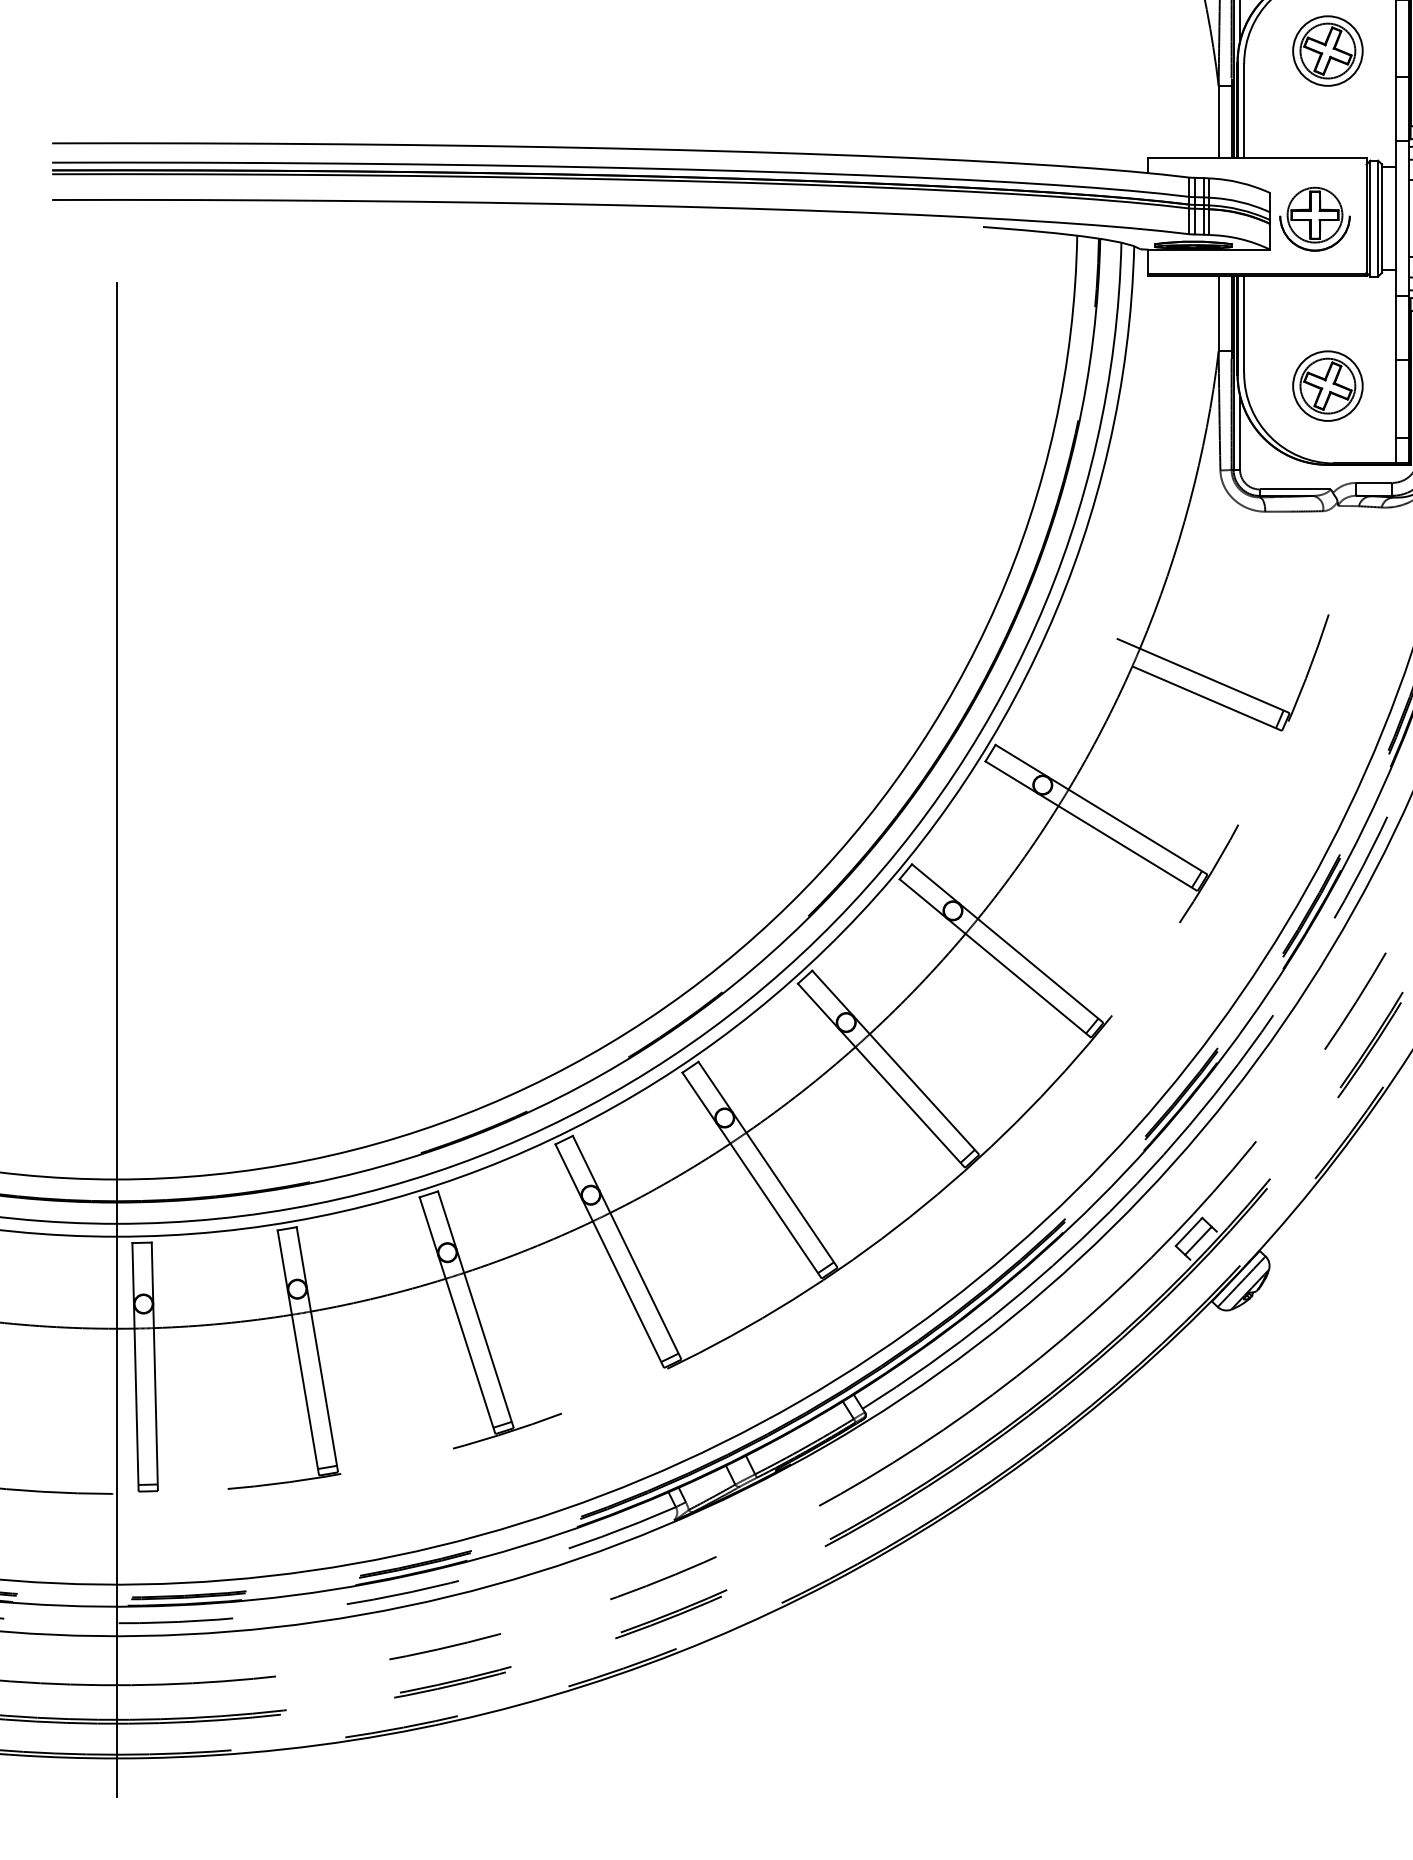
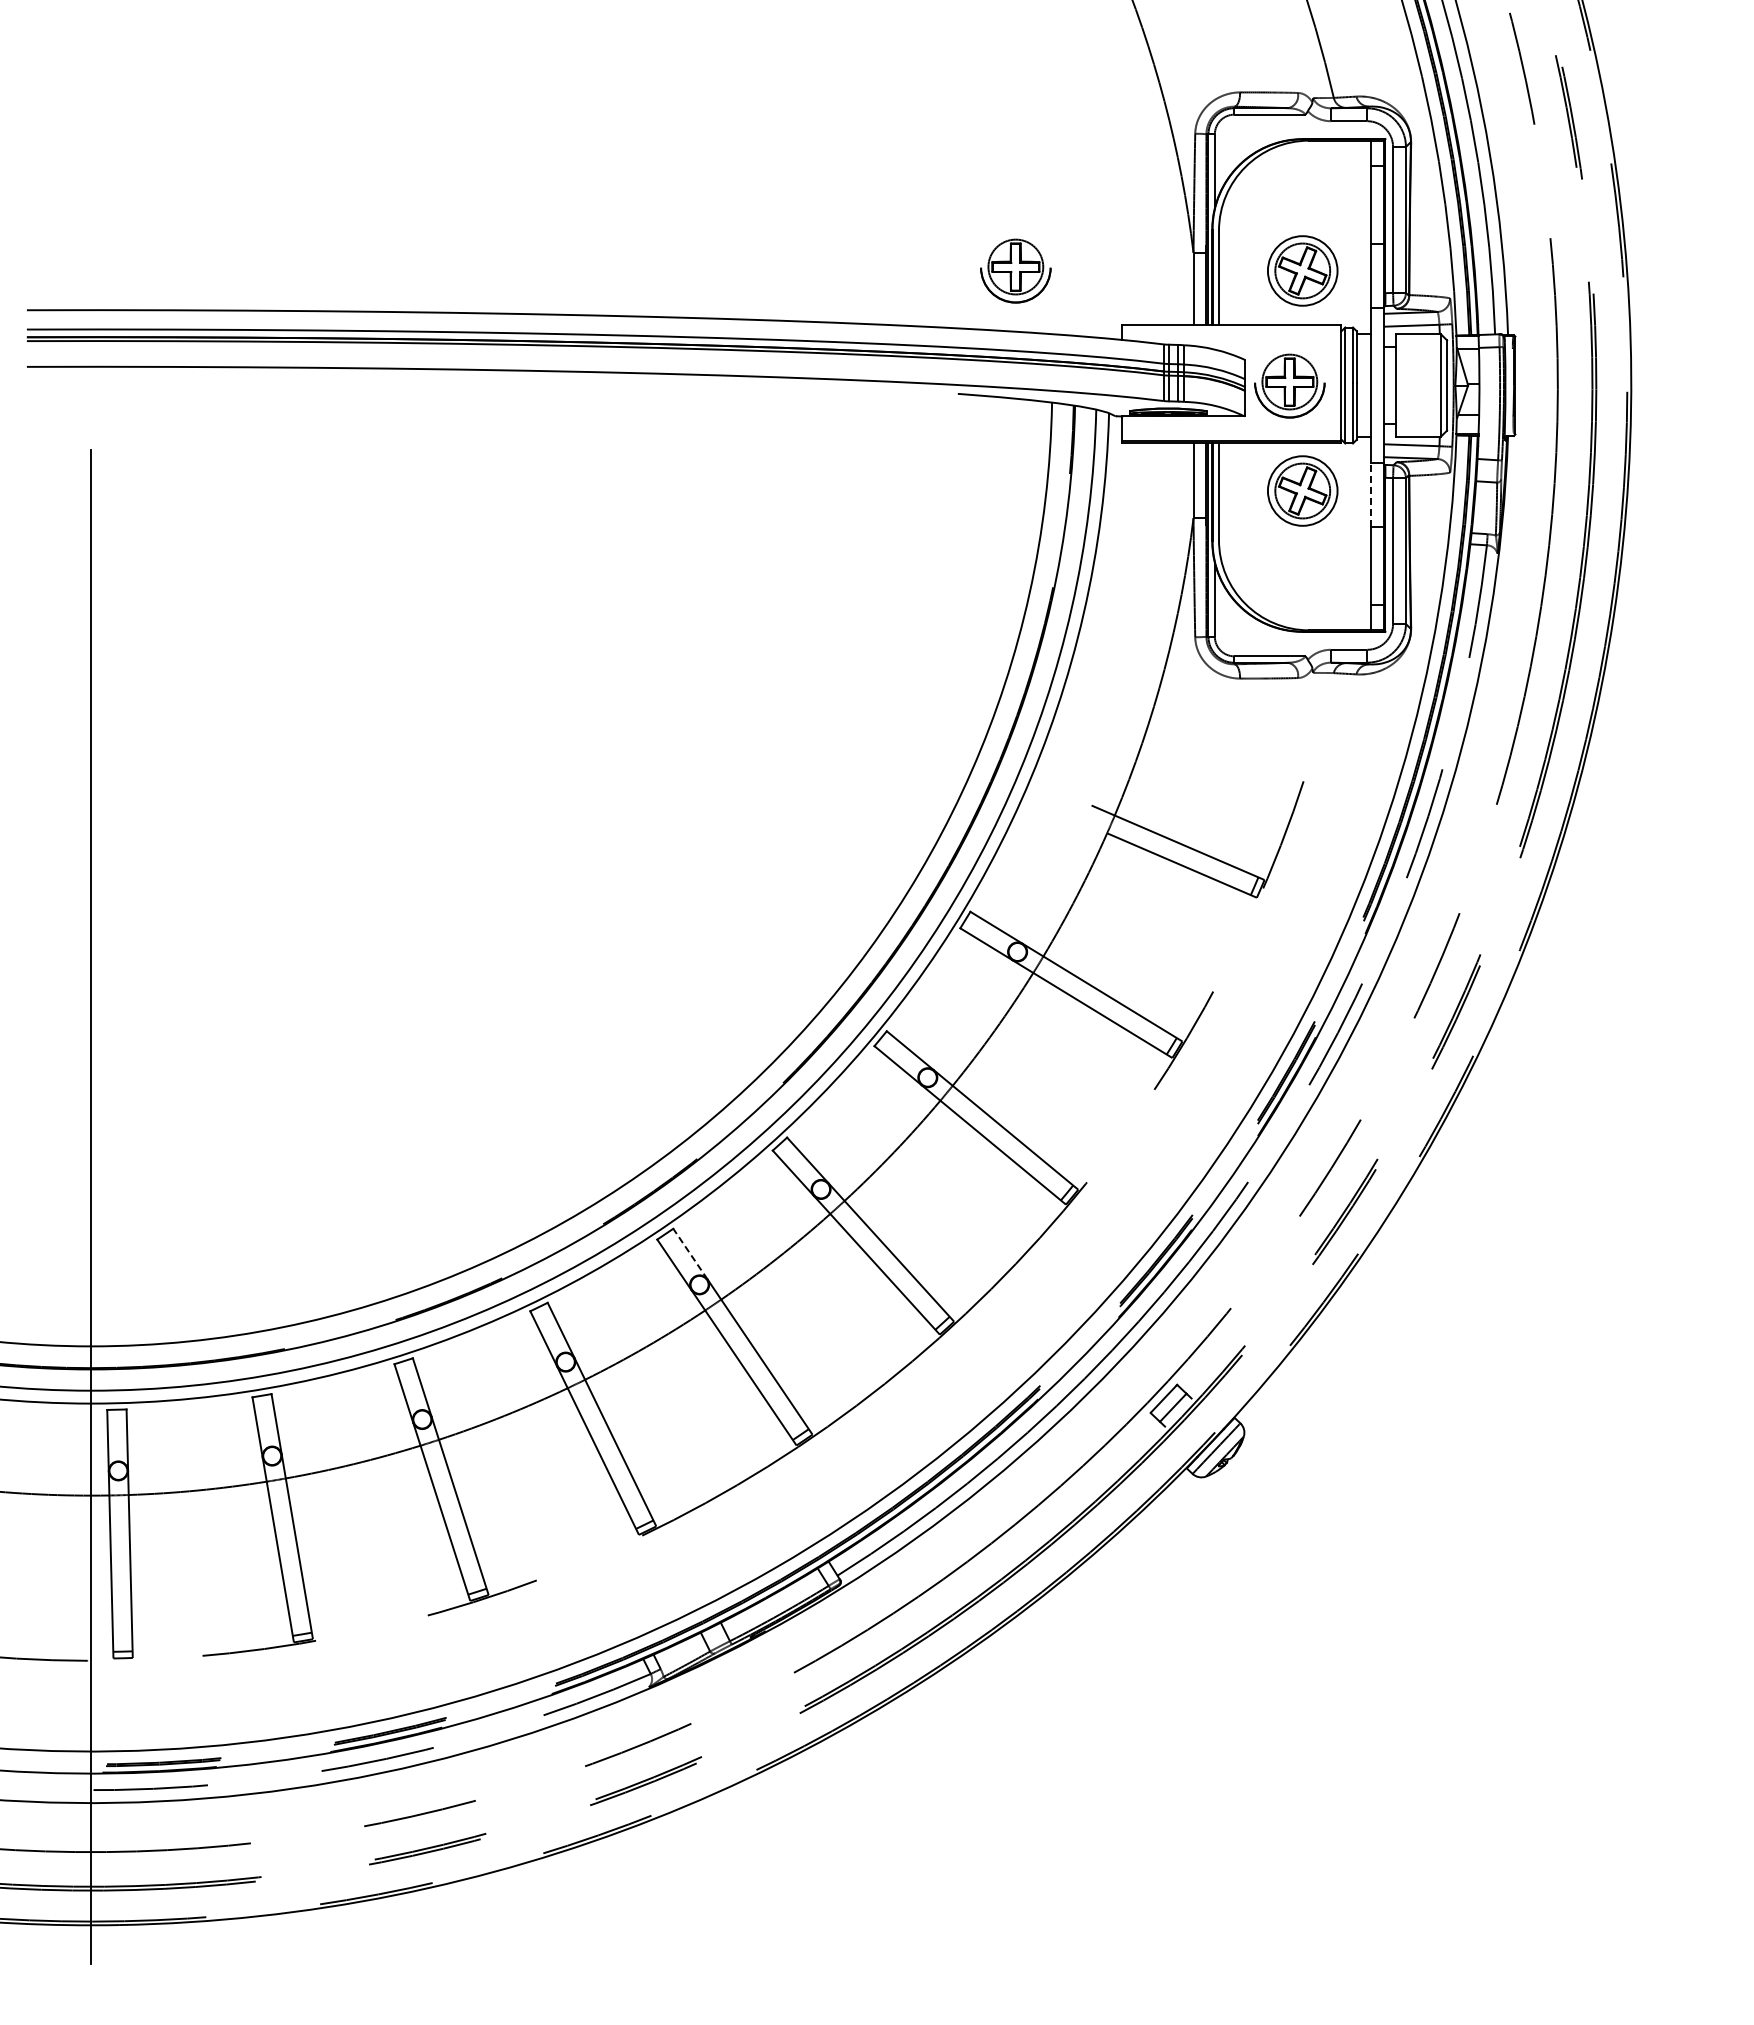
part: (1327, 50) -> (1302, 270), moved
part: (1040, 103) -> (1015, 270), added
line: (1396, 327) -> (1371, 494), solid -> dashed
part: (1327, 385) -> (1302, 490), moved
line: (715, 1087) -> (690, 1254), solid -> dashed

